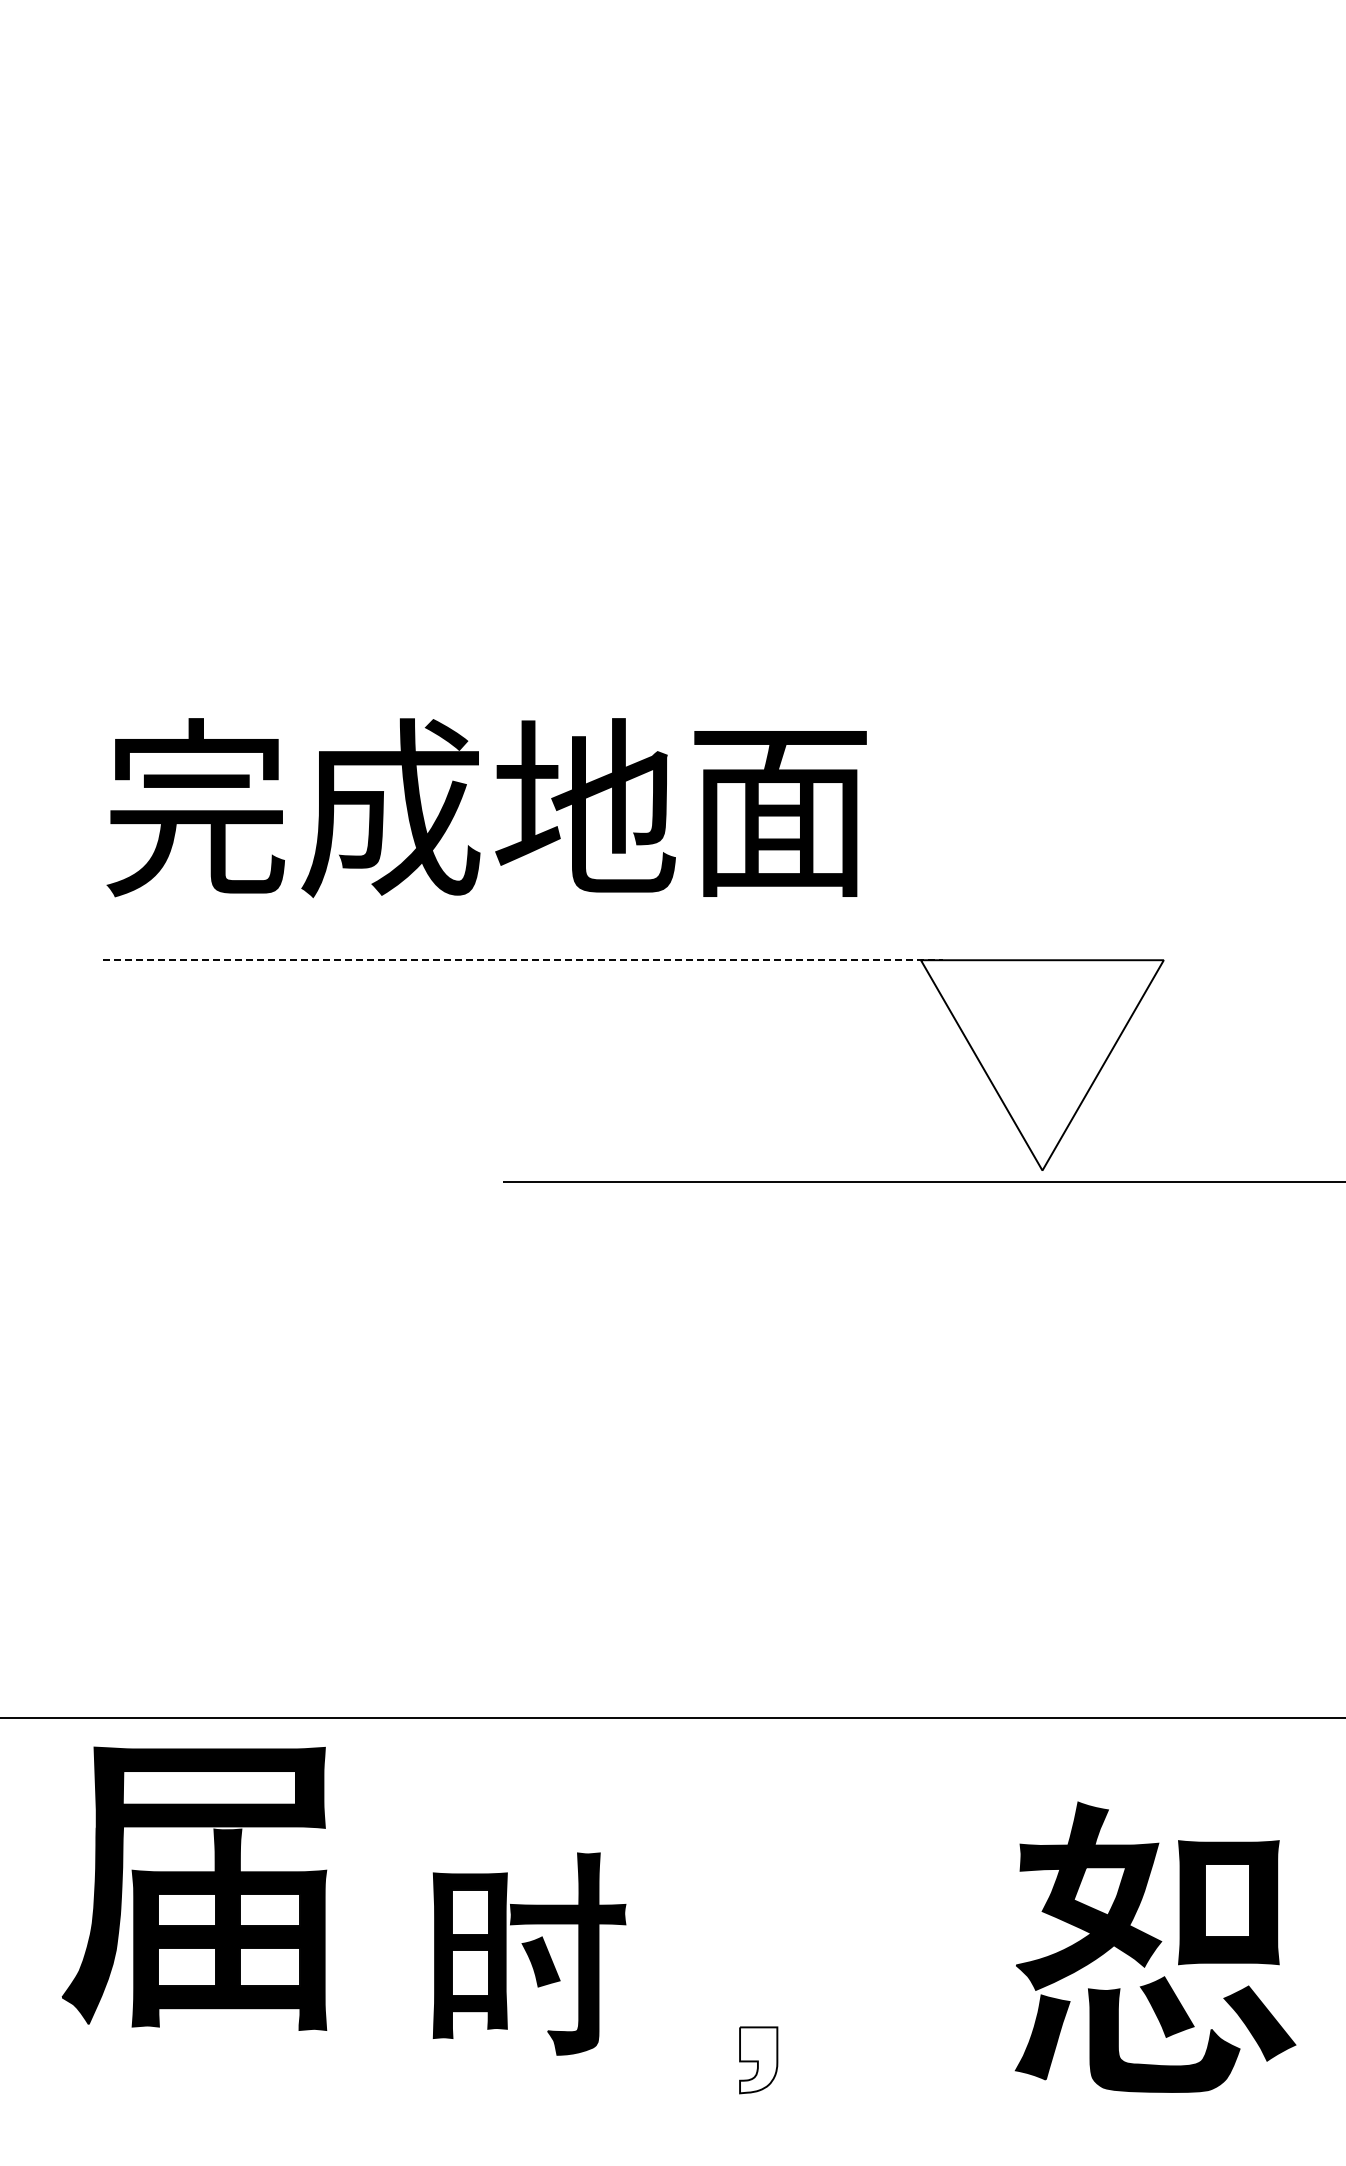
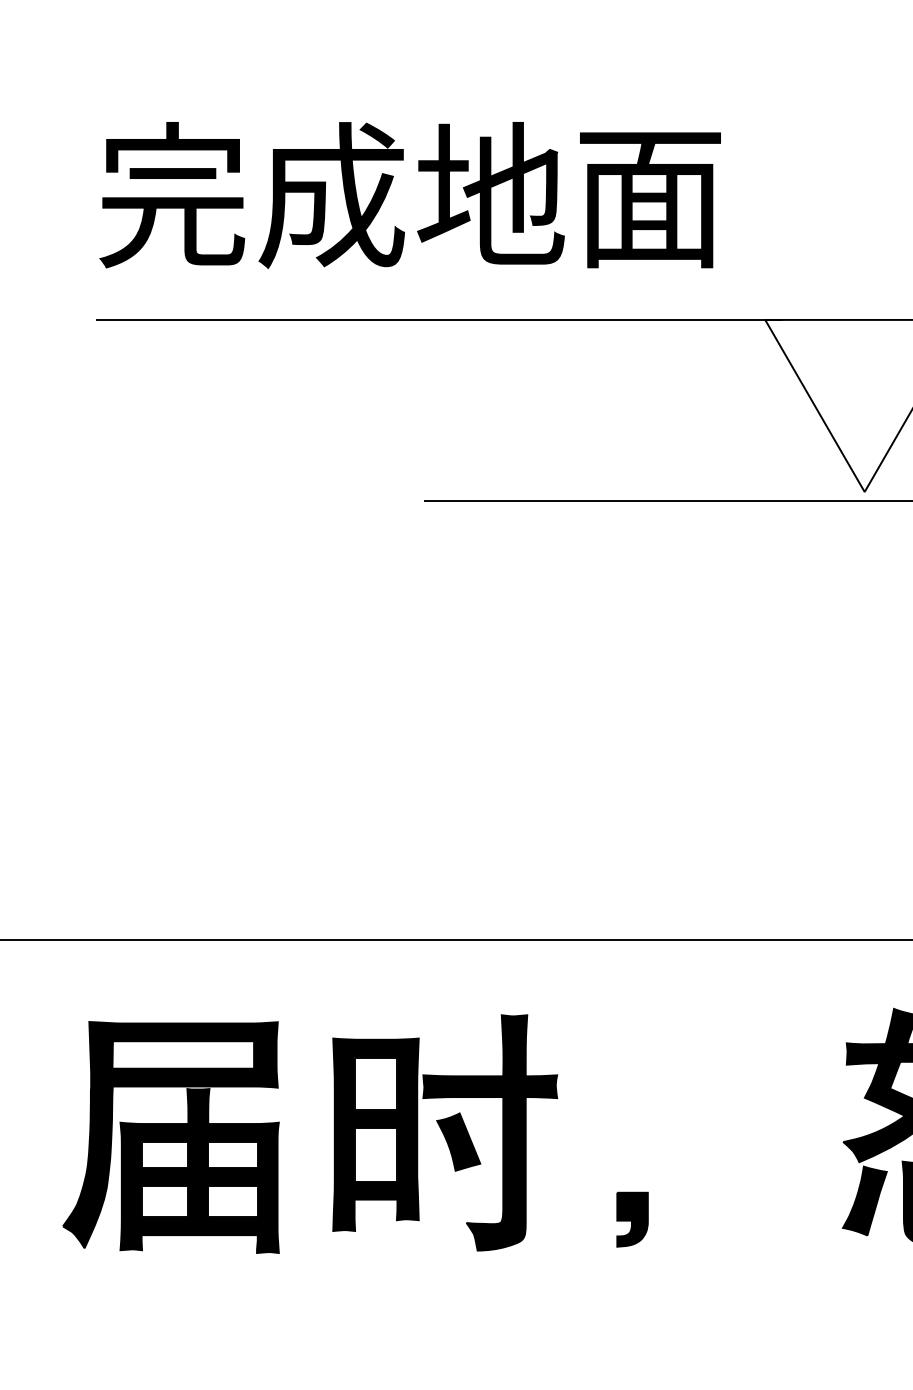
line: (523, 960) -> (440, 320), dashed -> solid
part: (194, 1888) -> (171, 1137), moved
part: (529, 1953) -> (445, 1132), size x1.43
fill: (758, 2060) -> (632, 1219), added

